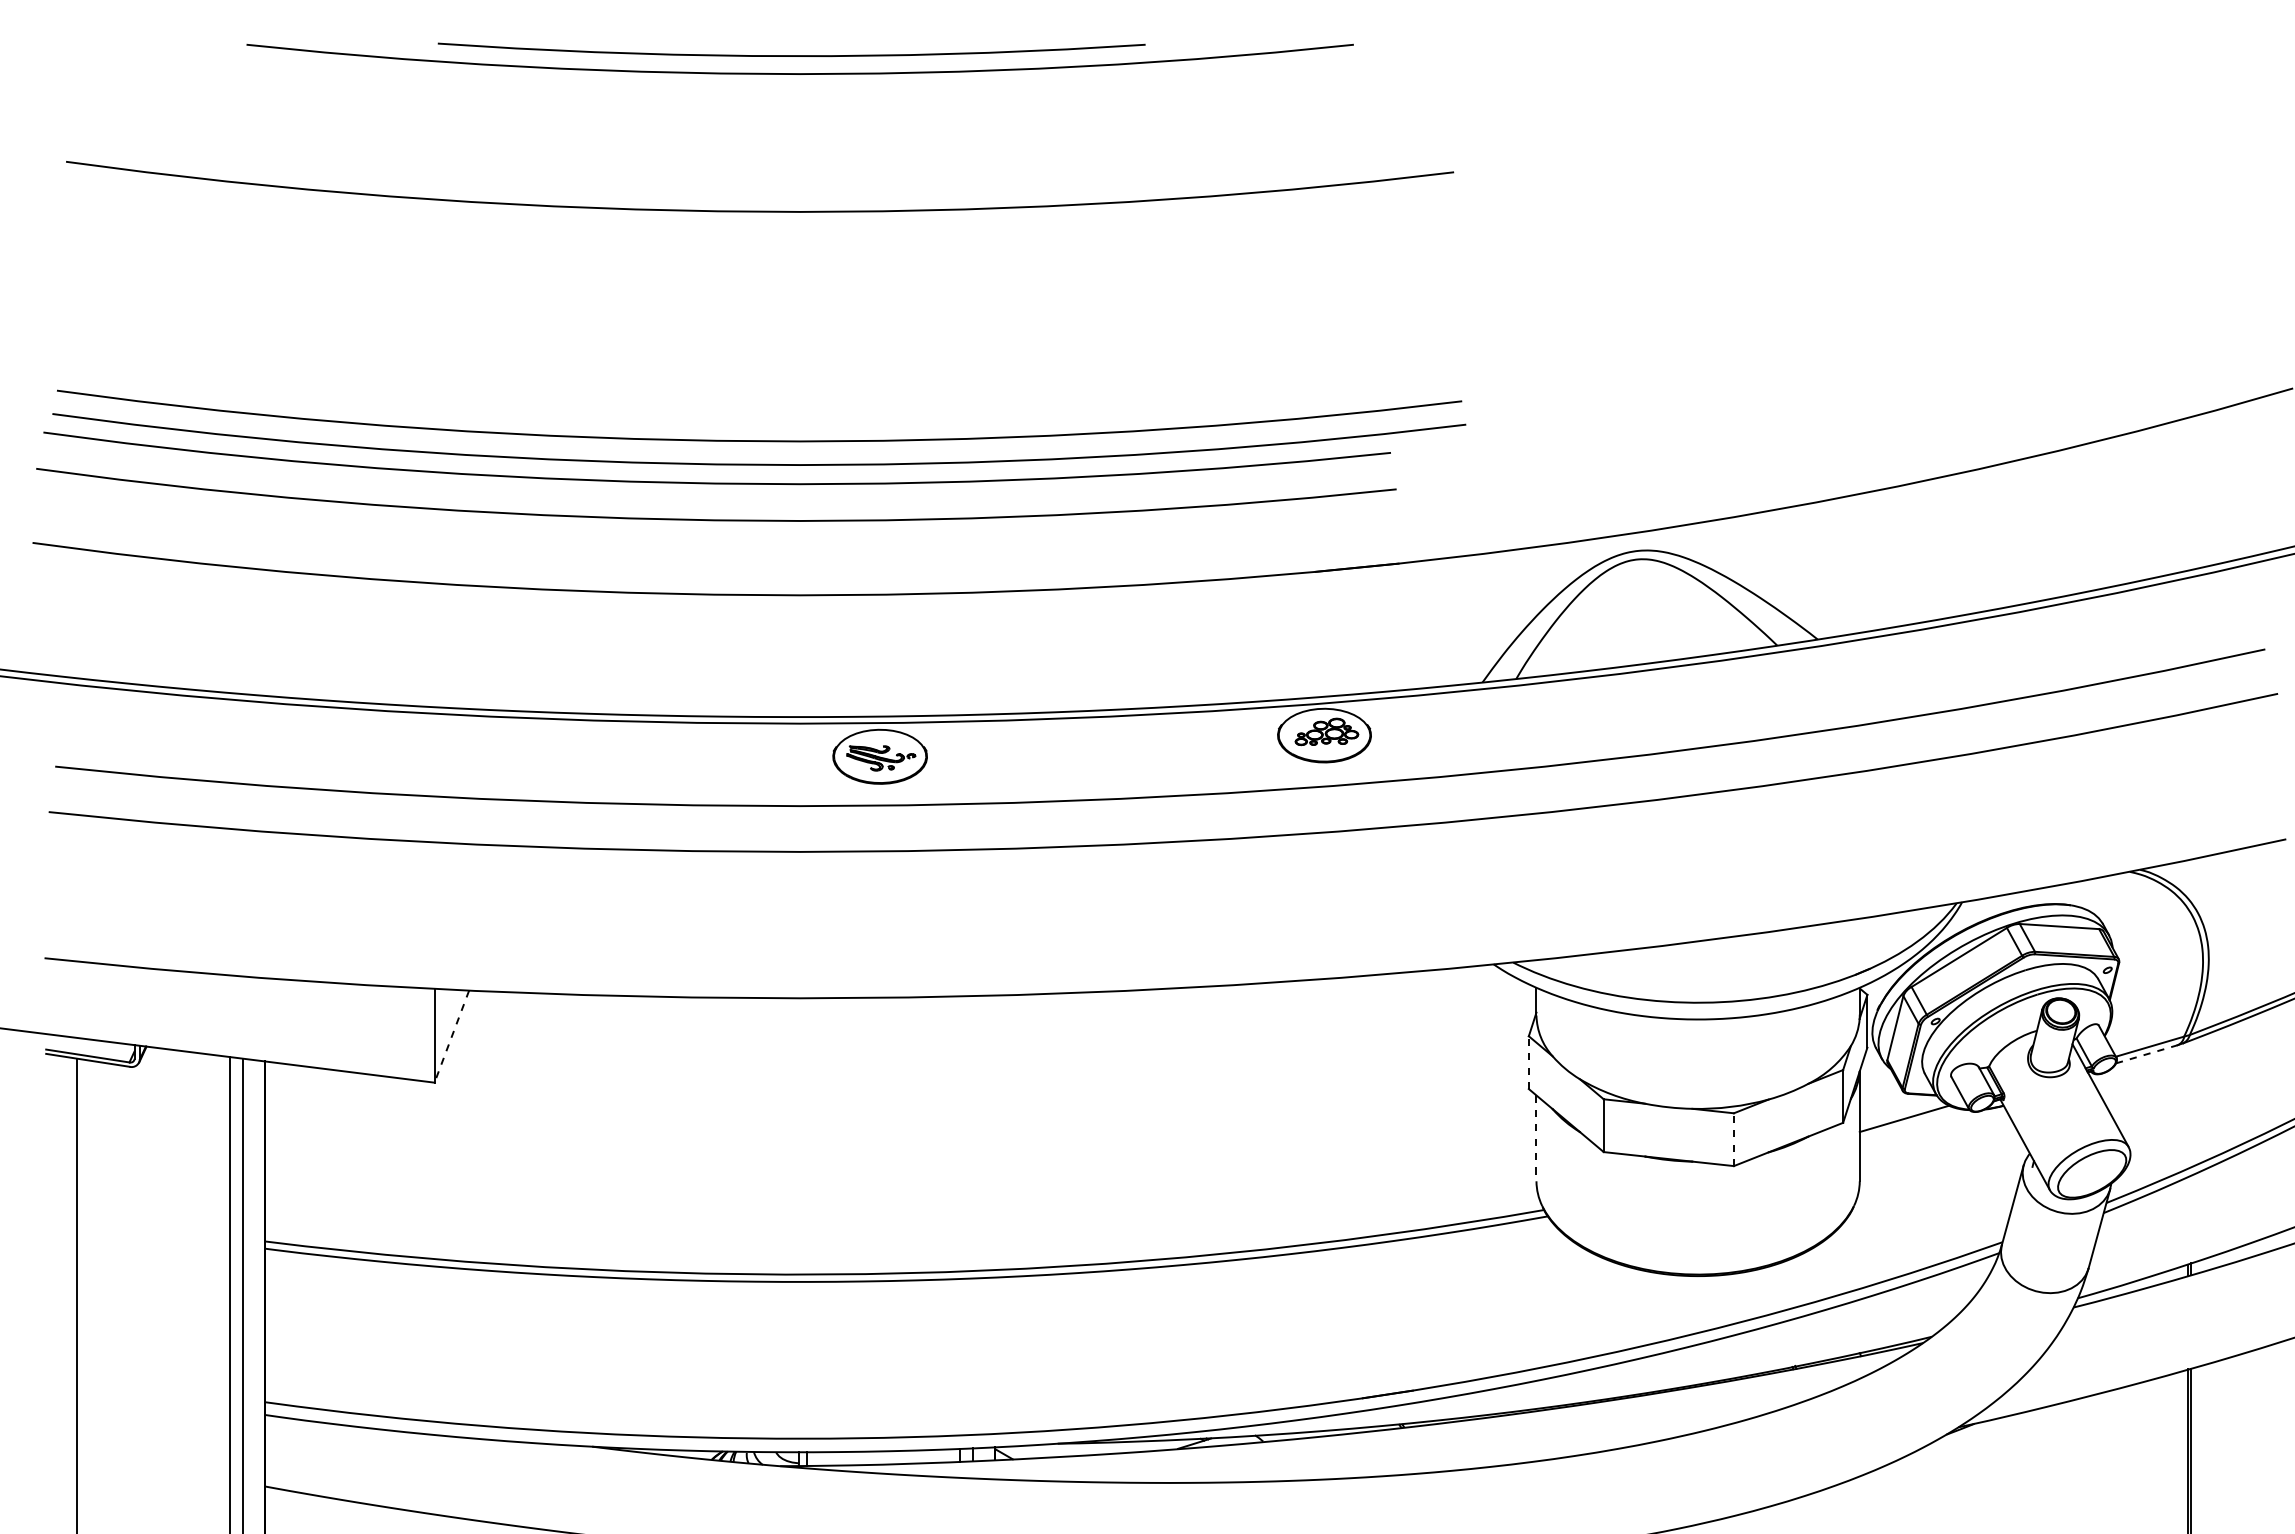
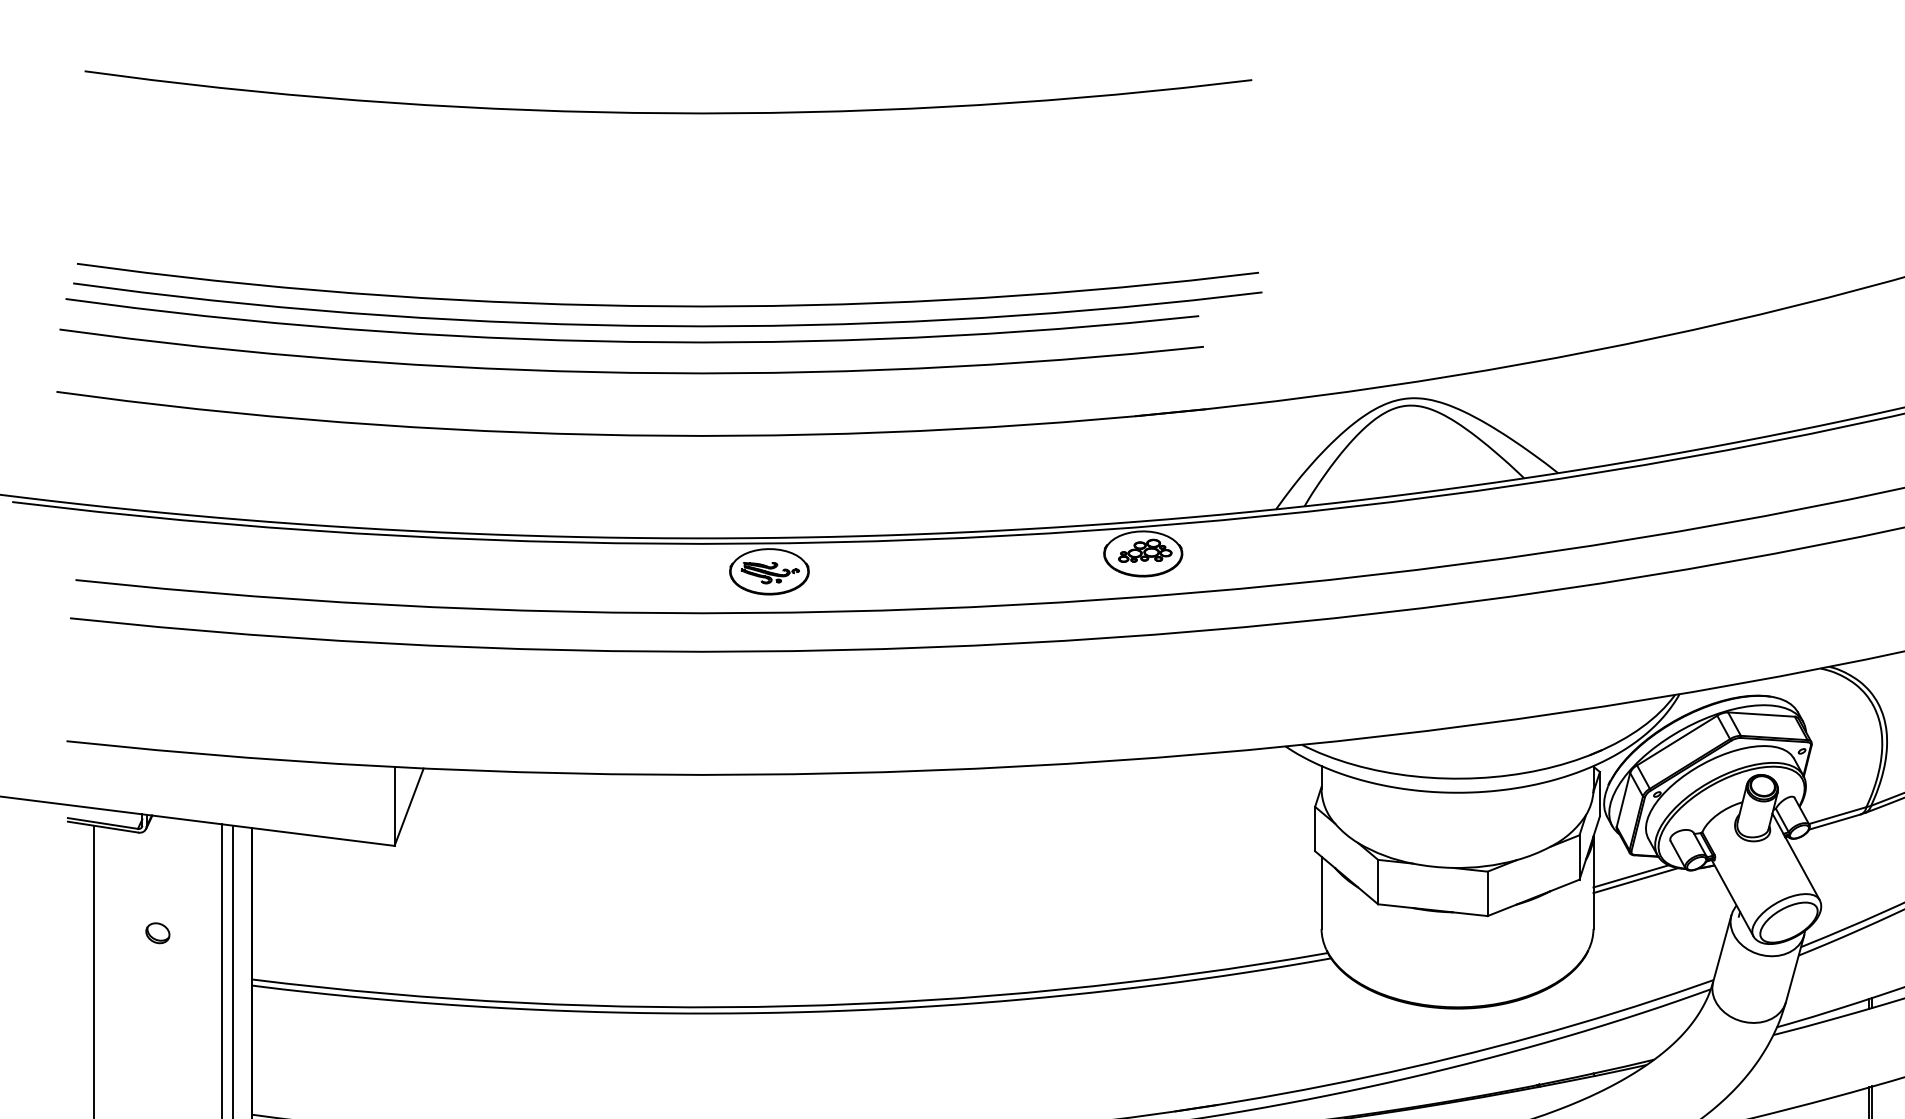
line: (451, 1037) -> (408, 807), dashed -> solid
line: (2147, 1054) -> (1835, 822), dashed -> solid
line: (1528, 1062) -> (1314, 828), dashed -> solid
line: (1909, 1123) -> (1635, 880), added
line: (1536, 1138) -> (1321, 892), dashed -> solid
line: (1733, 1139) -> (1487, 893), dashed -> solid
part: (152, 1186) -> (157, 933), added

